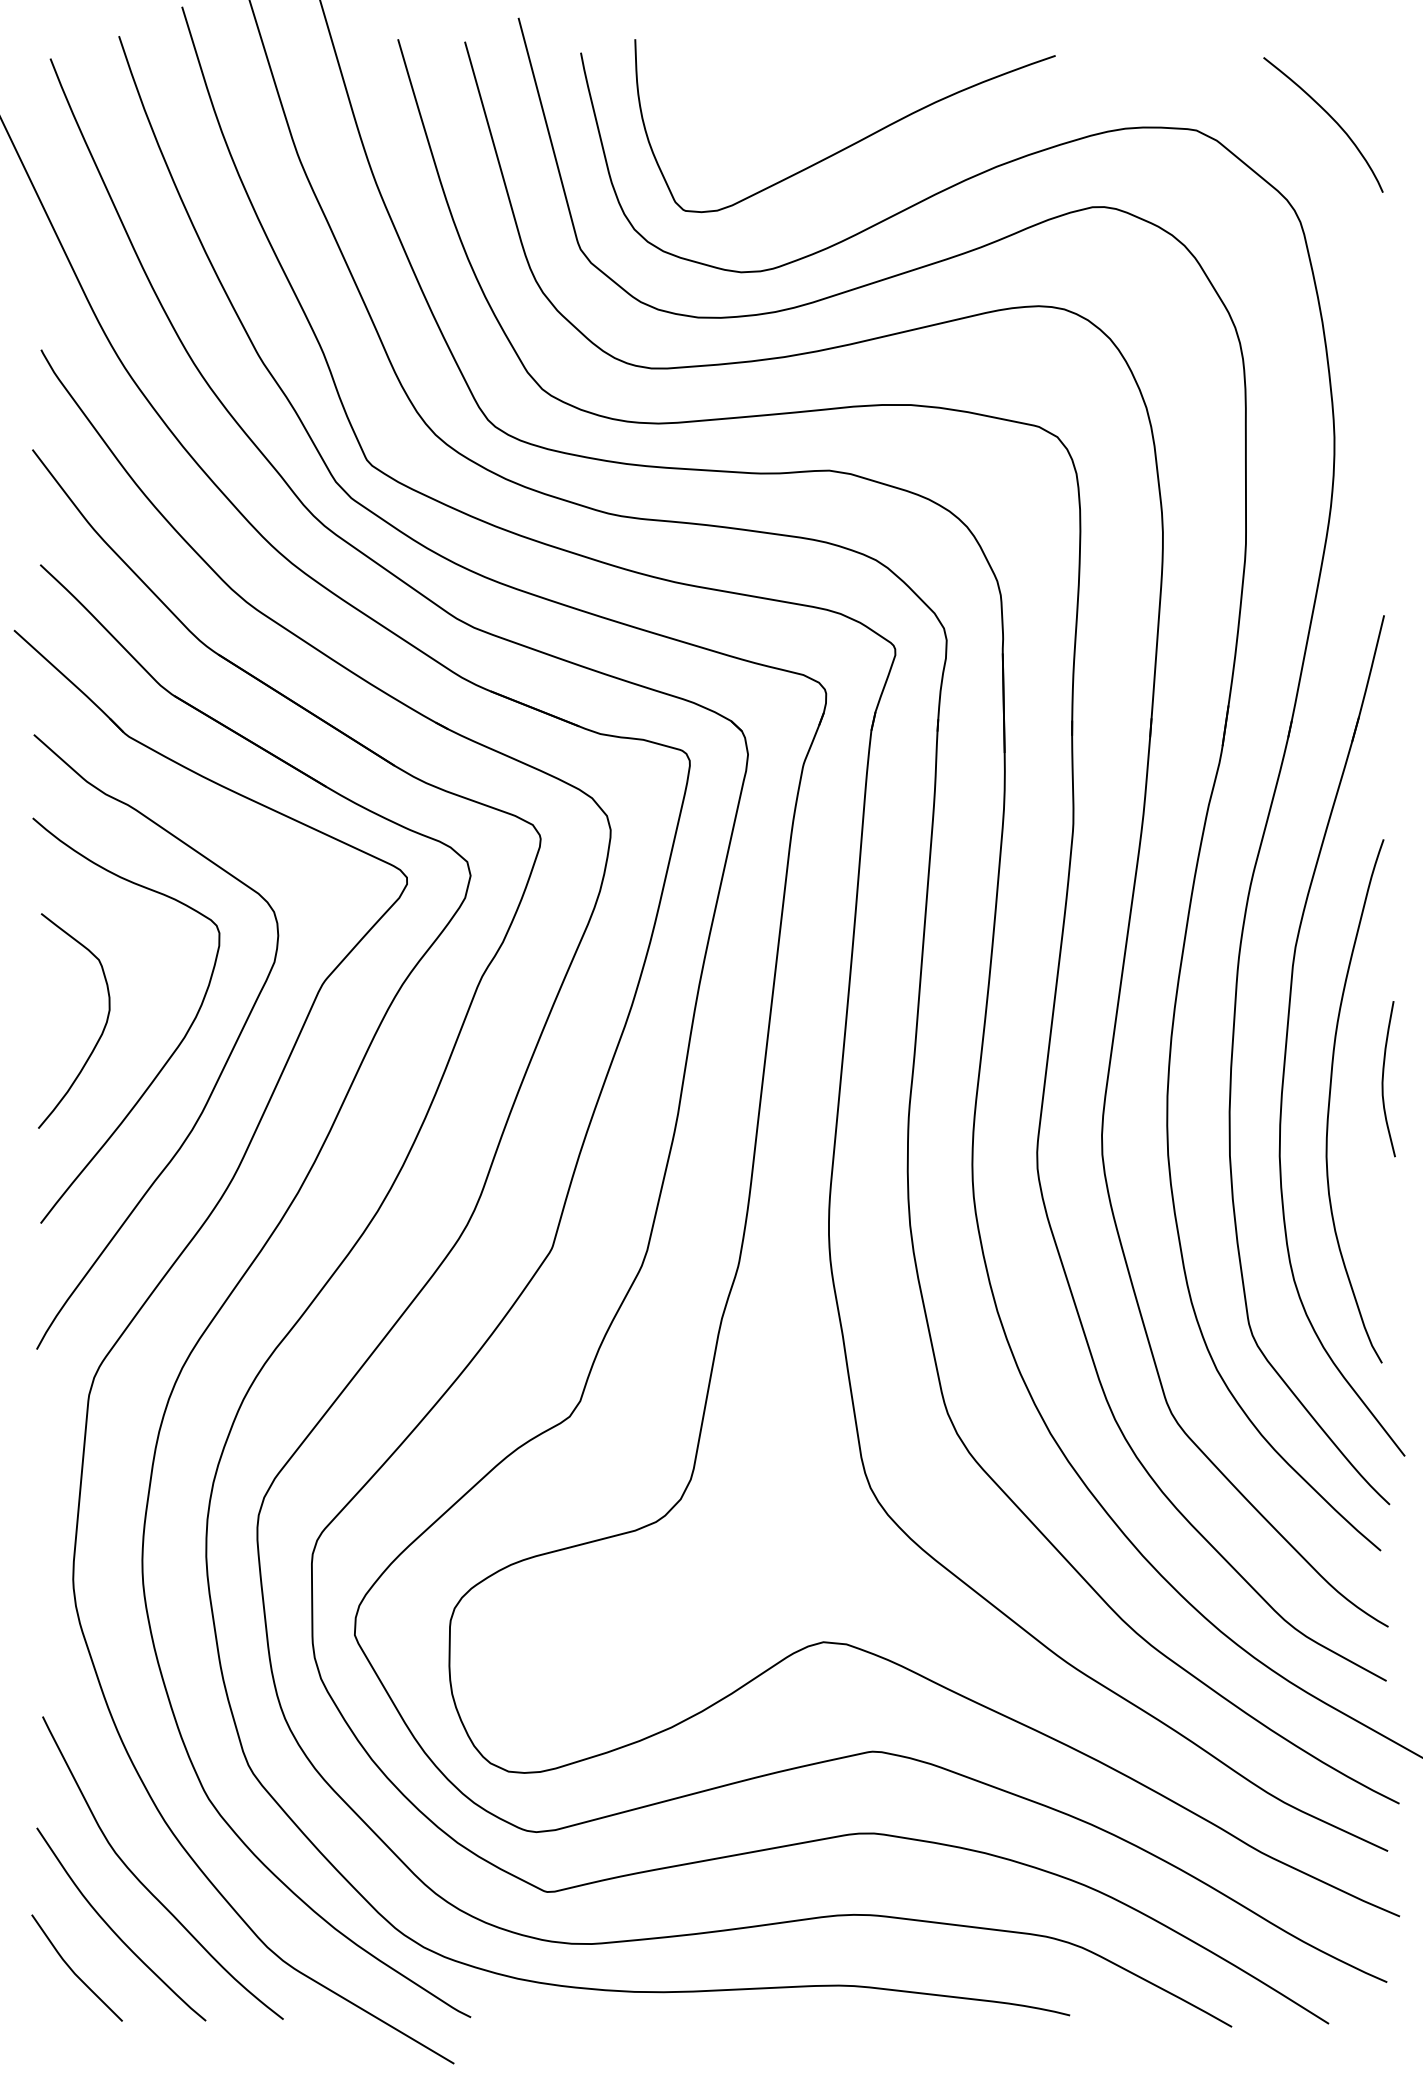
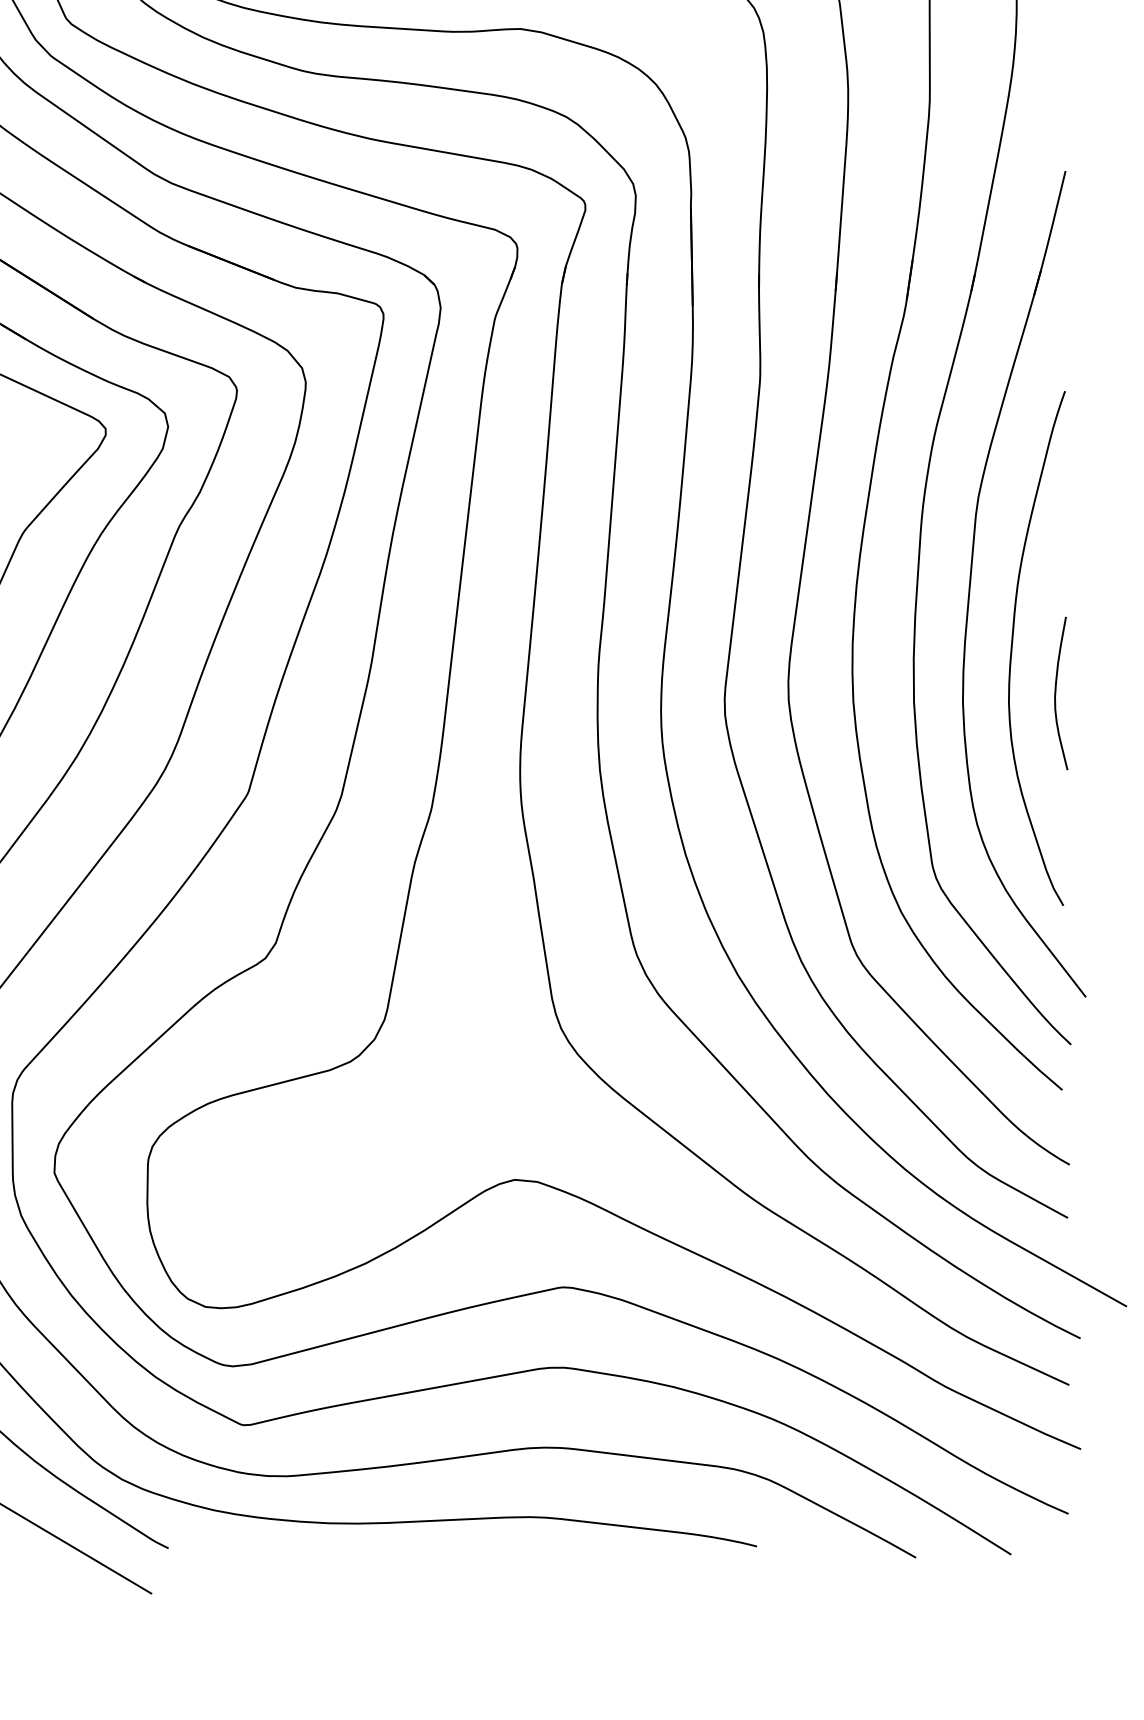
curve: (1383, 1079) -> (1056, 693), moved

